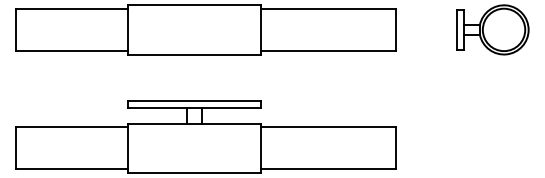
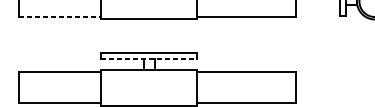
line: (72, 51) -> (59, 17), solid -> dashed
line: (195, 108) -> (149, 58), solid -> dashed

